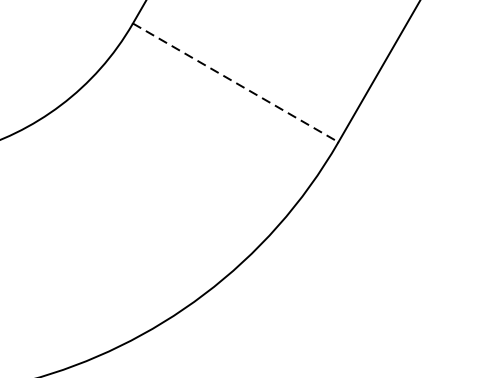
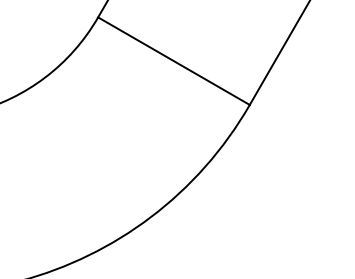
line: (235, 83) -> (173, 61), dashed -> solid

